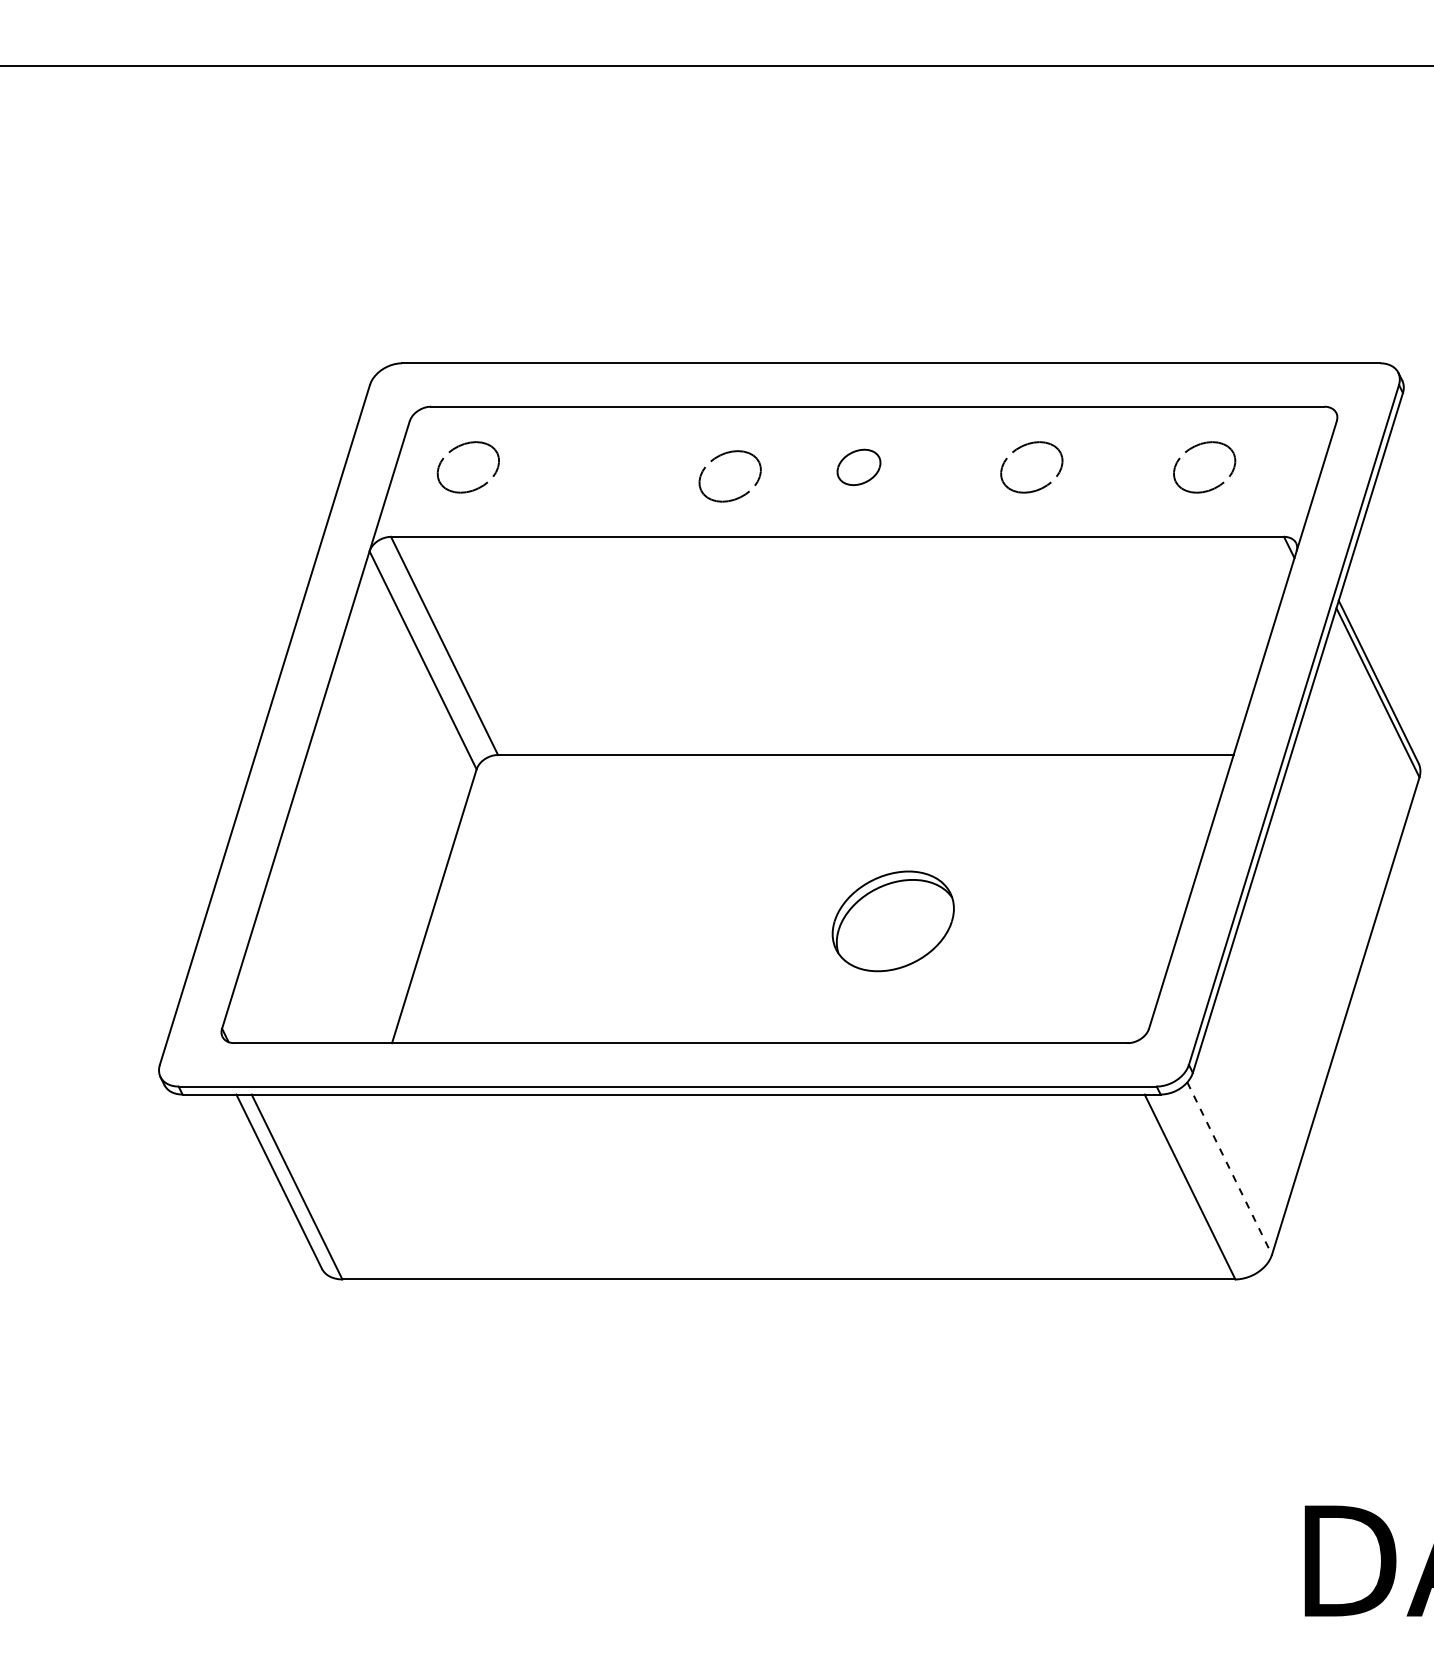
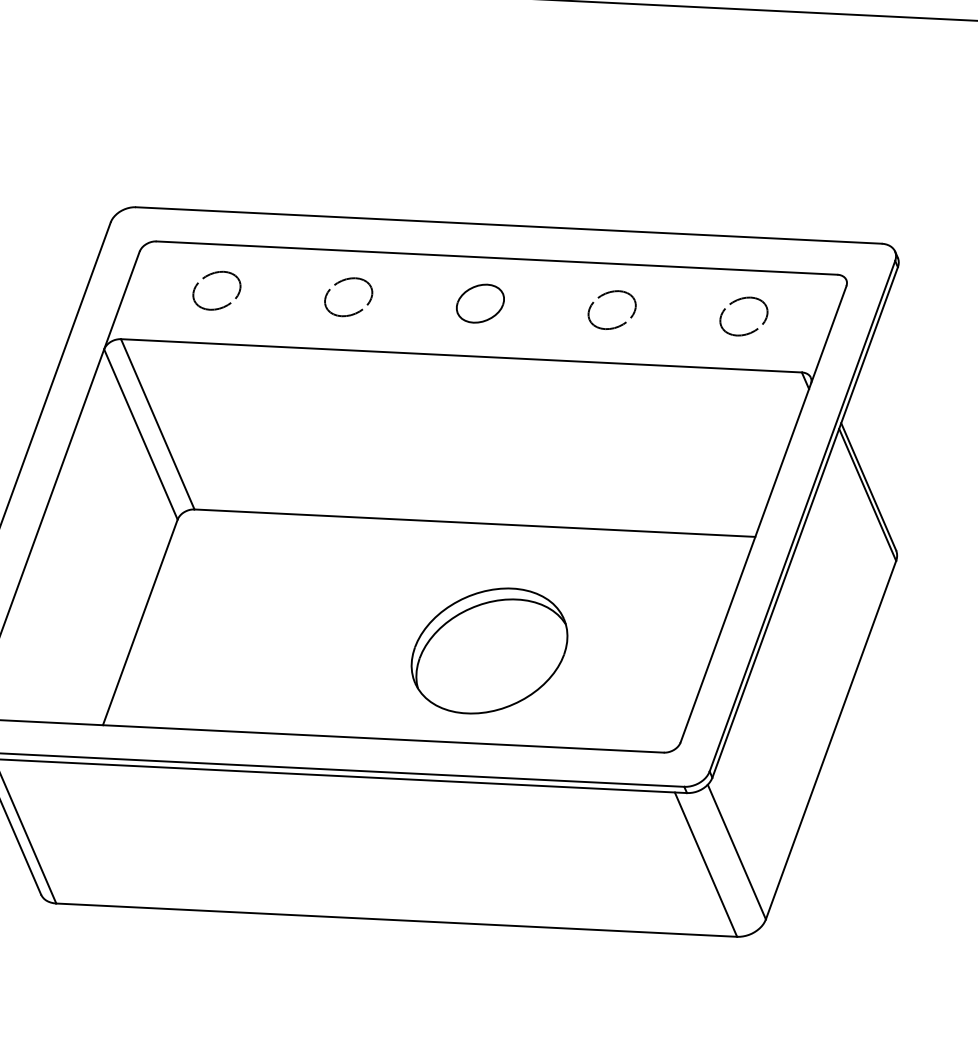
part: (455, 449) -> (207, 276), moved
part: (720, 456) -> (342, 281), moved
part: (858, 467) -> (480, 303), size x1.43
part: (893, 921) -> (489, 651), size x1.67
line: (1229, 1169) -> (736, 852), dashed -> solid

